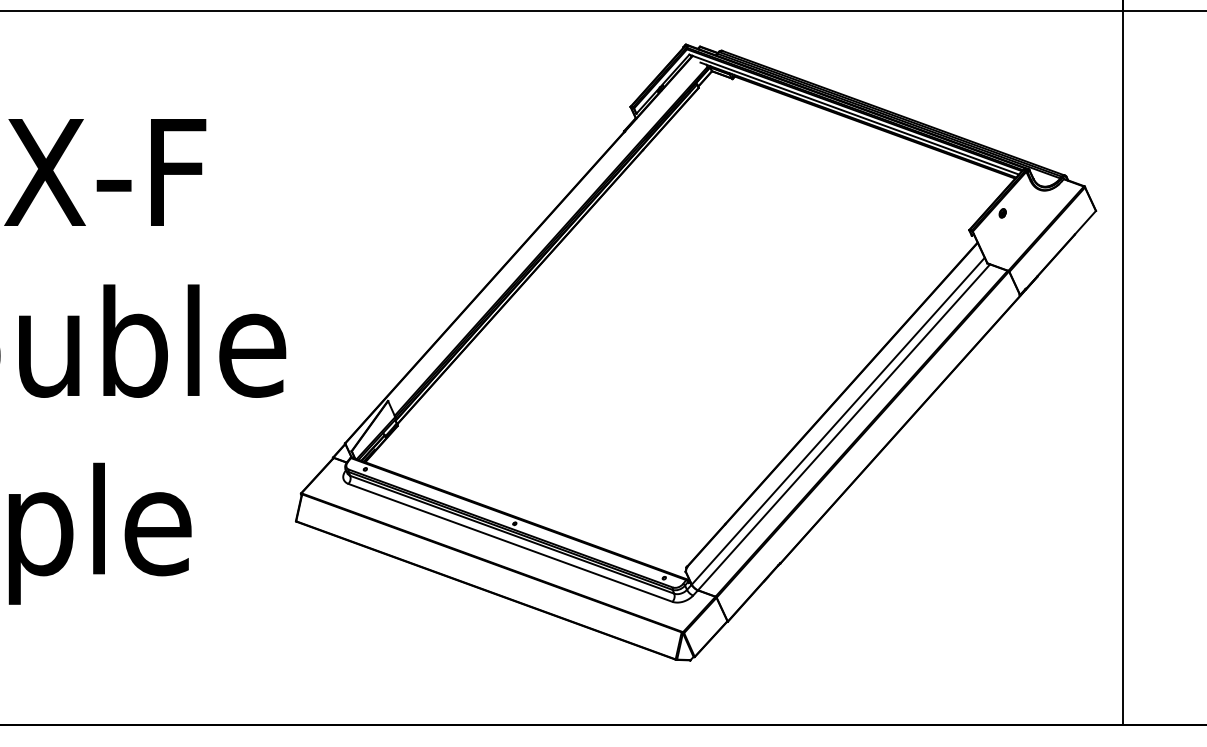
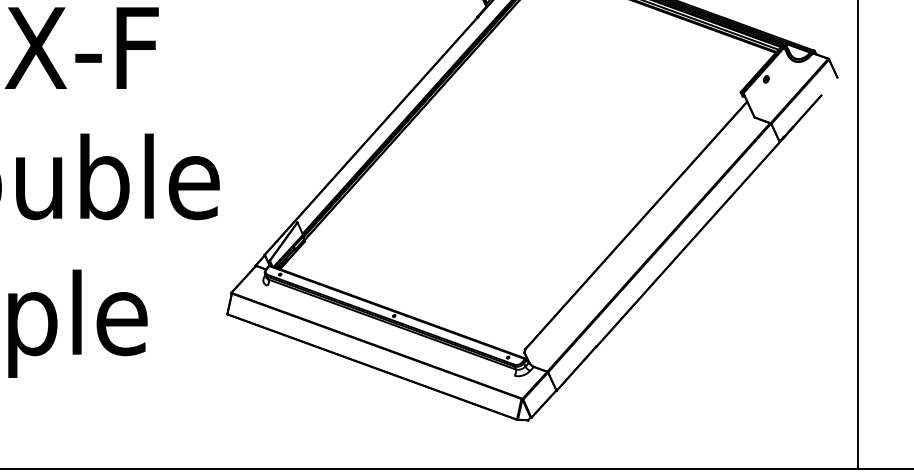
line: (1084, 222) -> (828, 86), removed
line: (837, 420) -> (640, 237), removed
line: (844, 427) -> (645, 242), removed
line: (510, 542) -> (390, 330), removed

